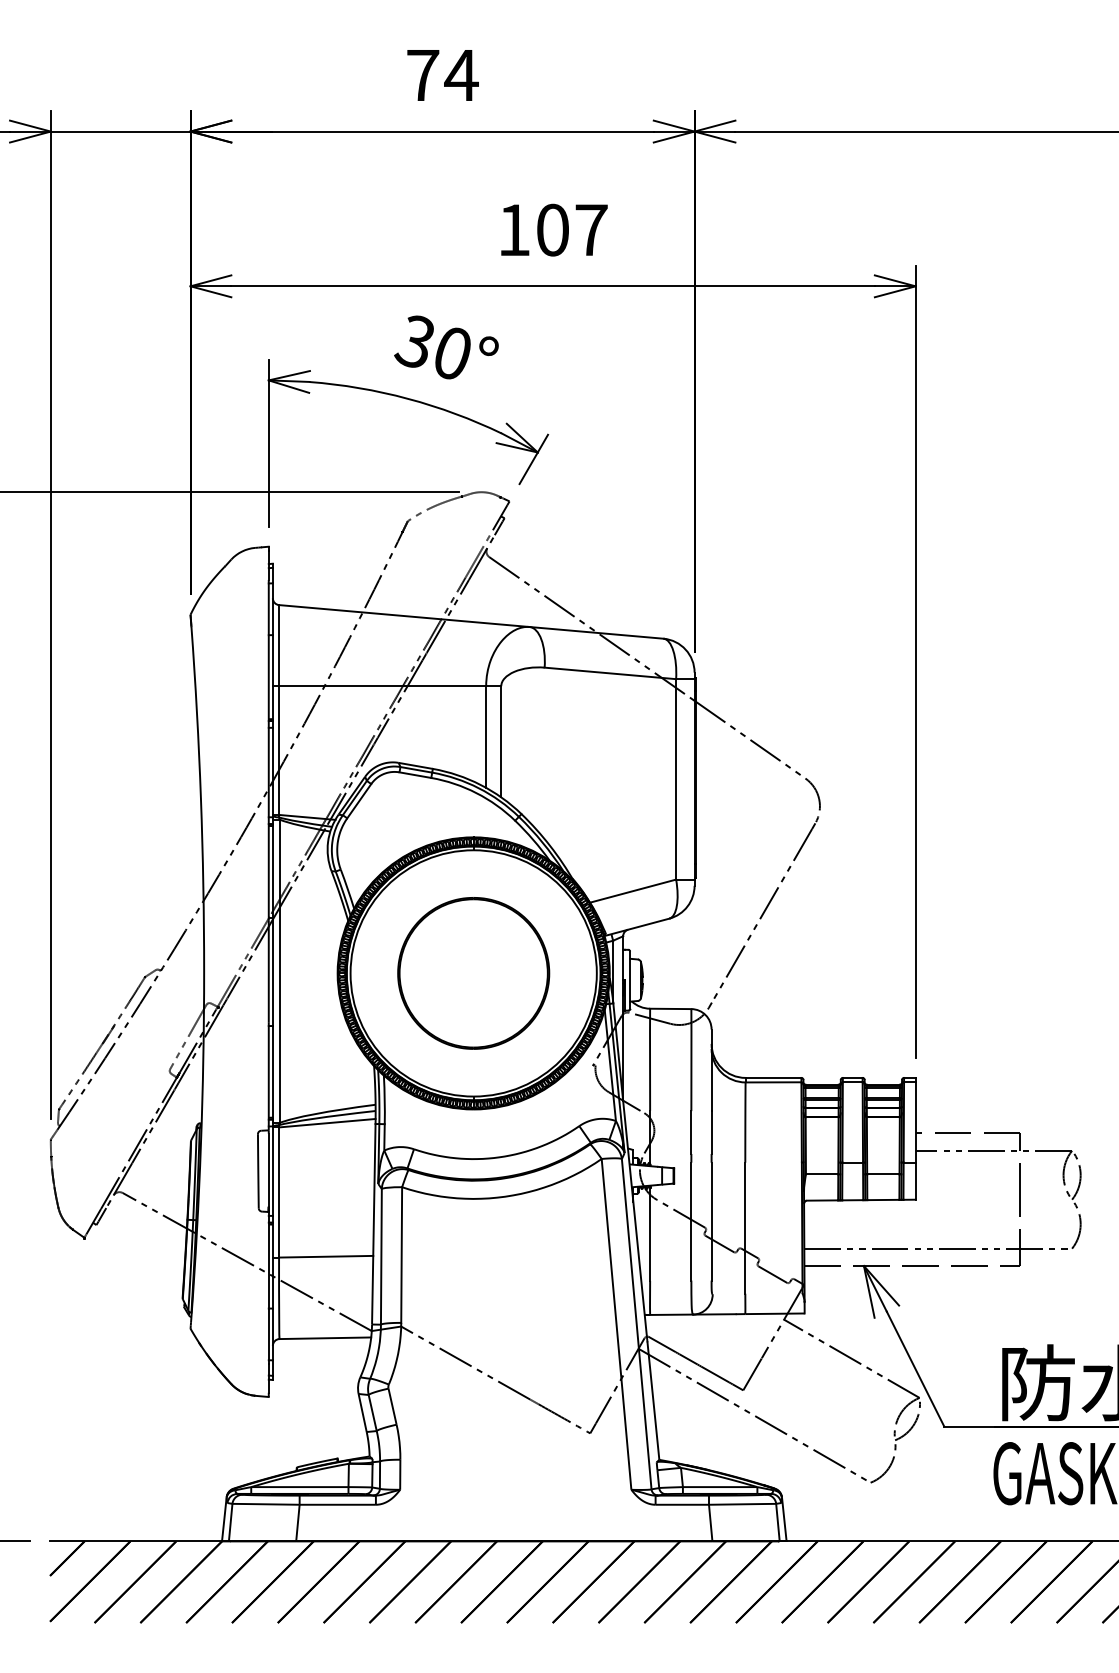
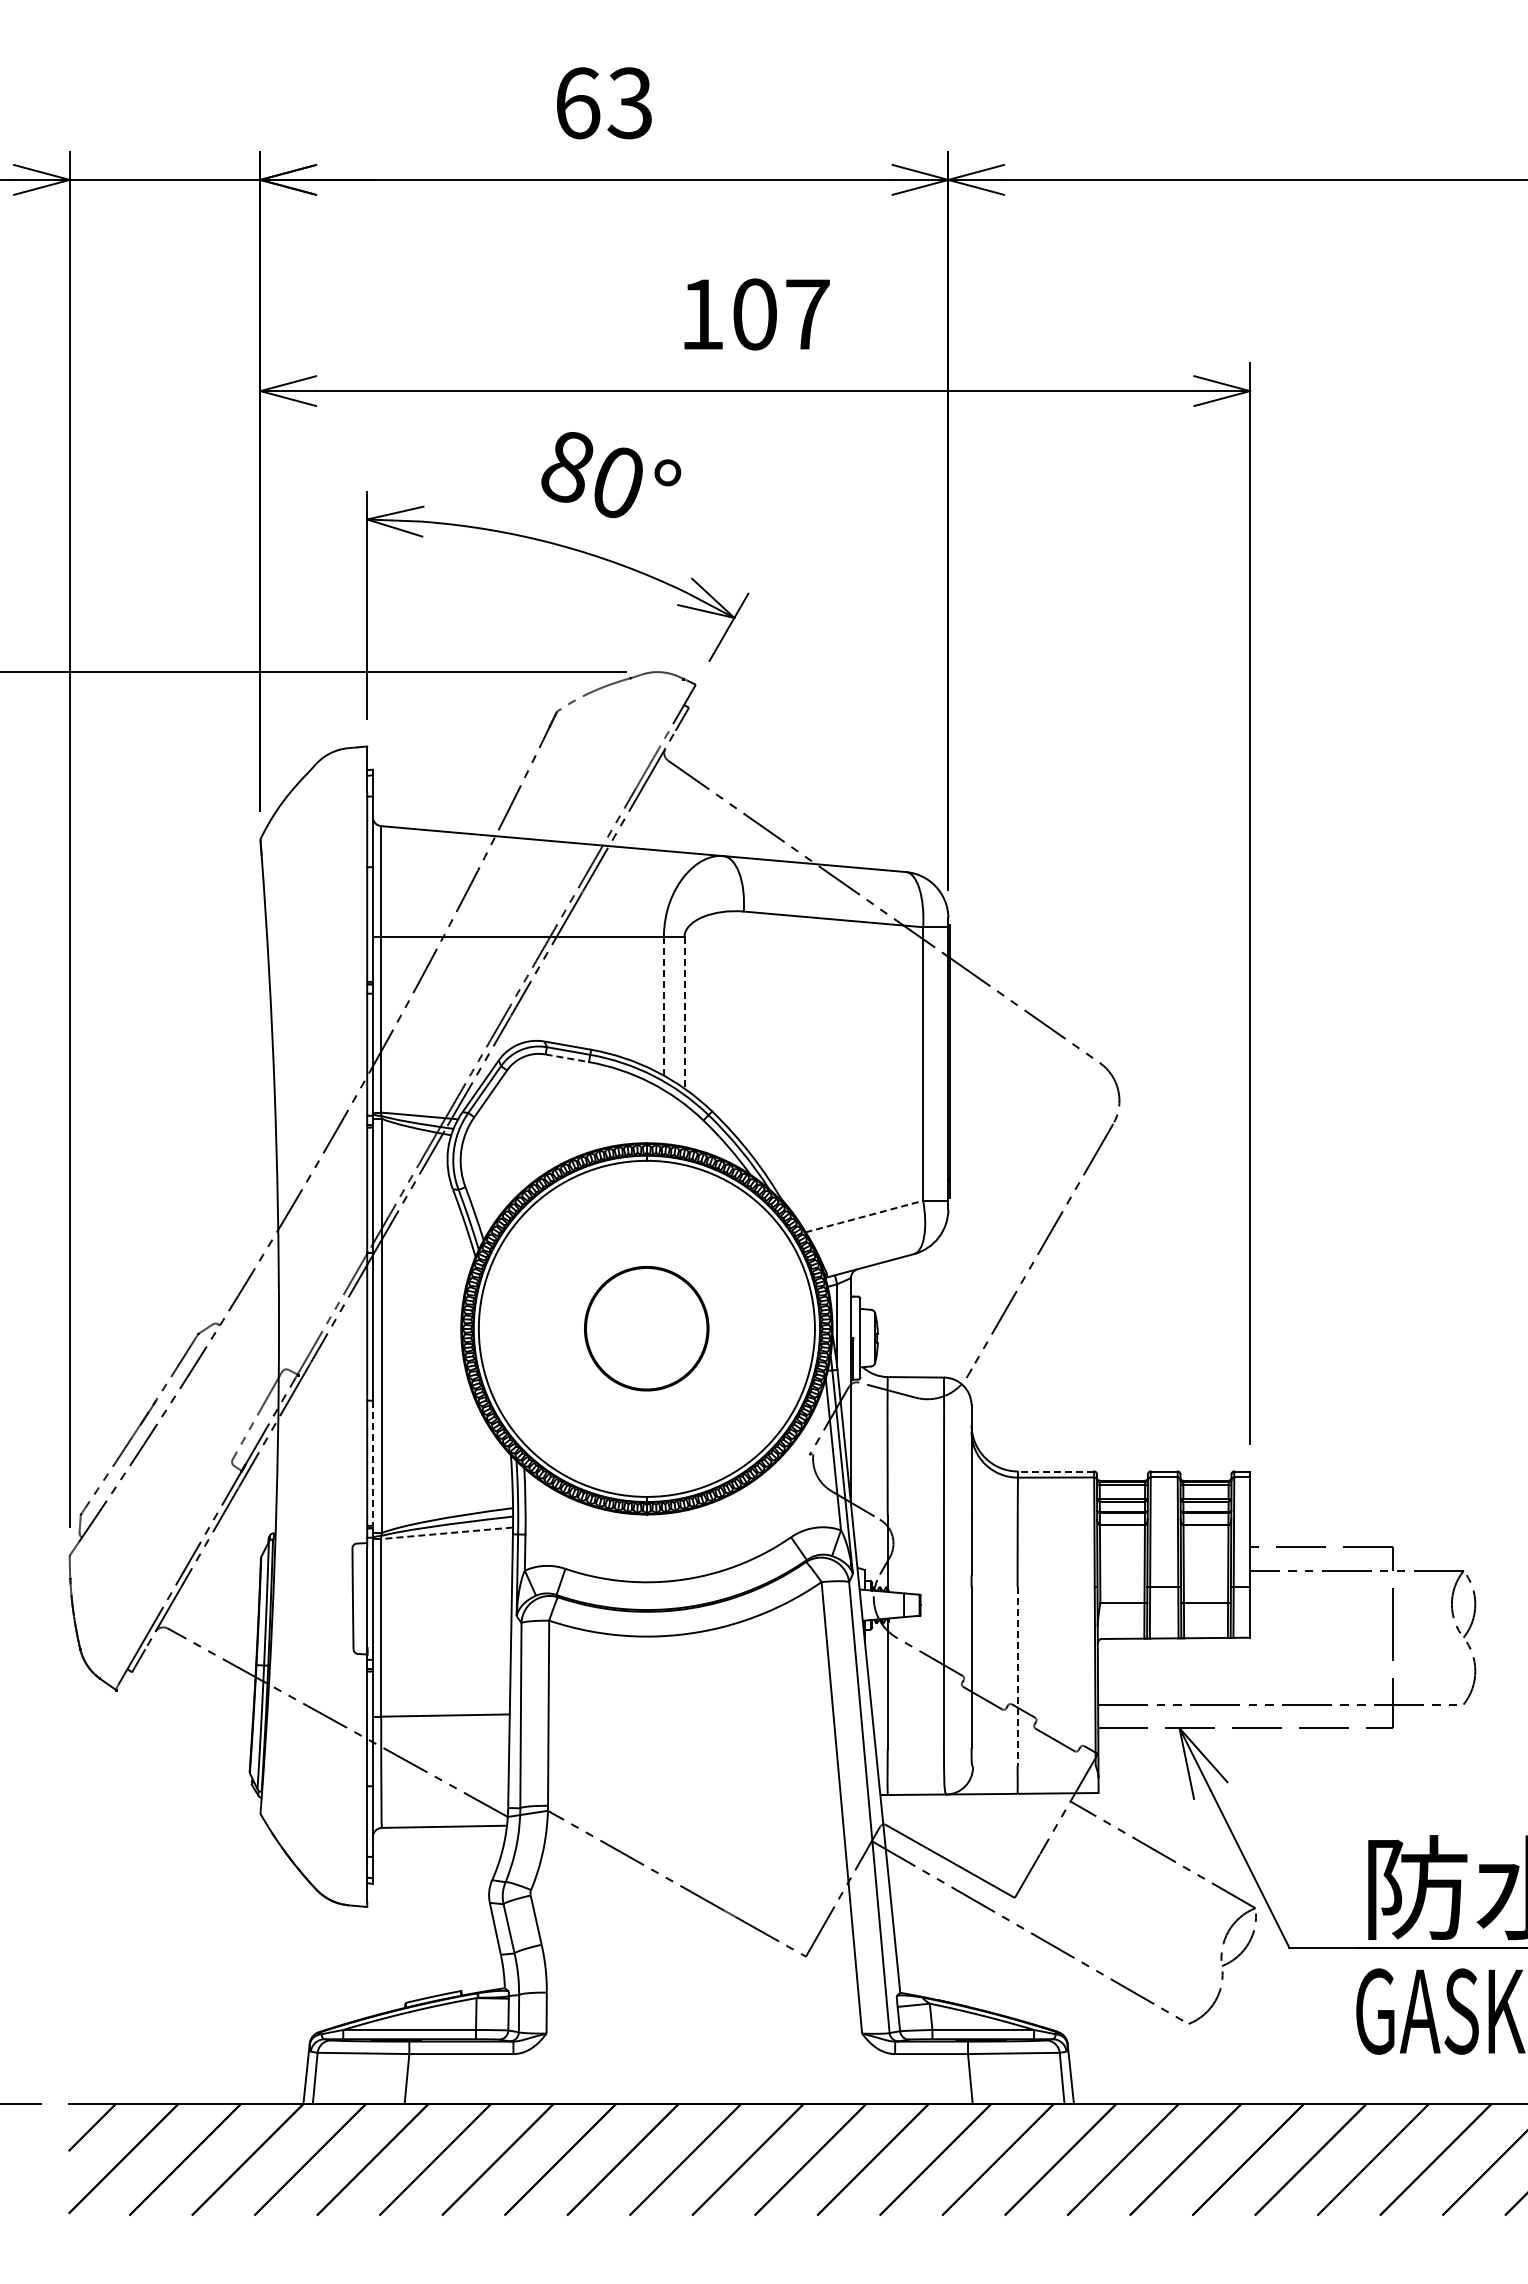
text: (443, 75) -> (605, 103), 74 -> 63
text: (414, 341) -> (565, 466), 30° -> 80°
line: (485, 736) -> (663, 1005), solid -> dashed
line: (501, 741) -> (684, 1012), solid -> dashed
line: (415, 775) -> (567, 1058), solid -> dashed
line: (633, 891) -> (864, 1216), solid -> dashed
part: (473, 973) -> (646, 1328), size x0.6
line: (272, 1072) -> (372, 1463), solid -> dashed
line: (773, 1077) -> (1055, 1471), solid -> dashed
line: (326, 1123) -> (446, 1533), solid -> dashed
line: (745, 1228) -> (1017, 1677), solid -> dashed

